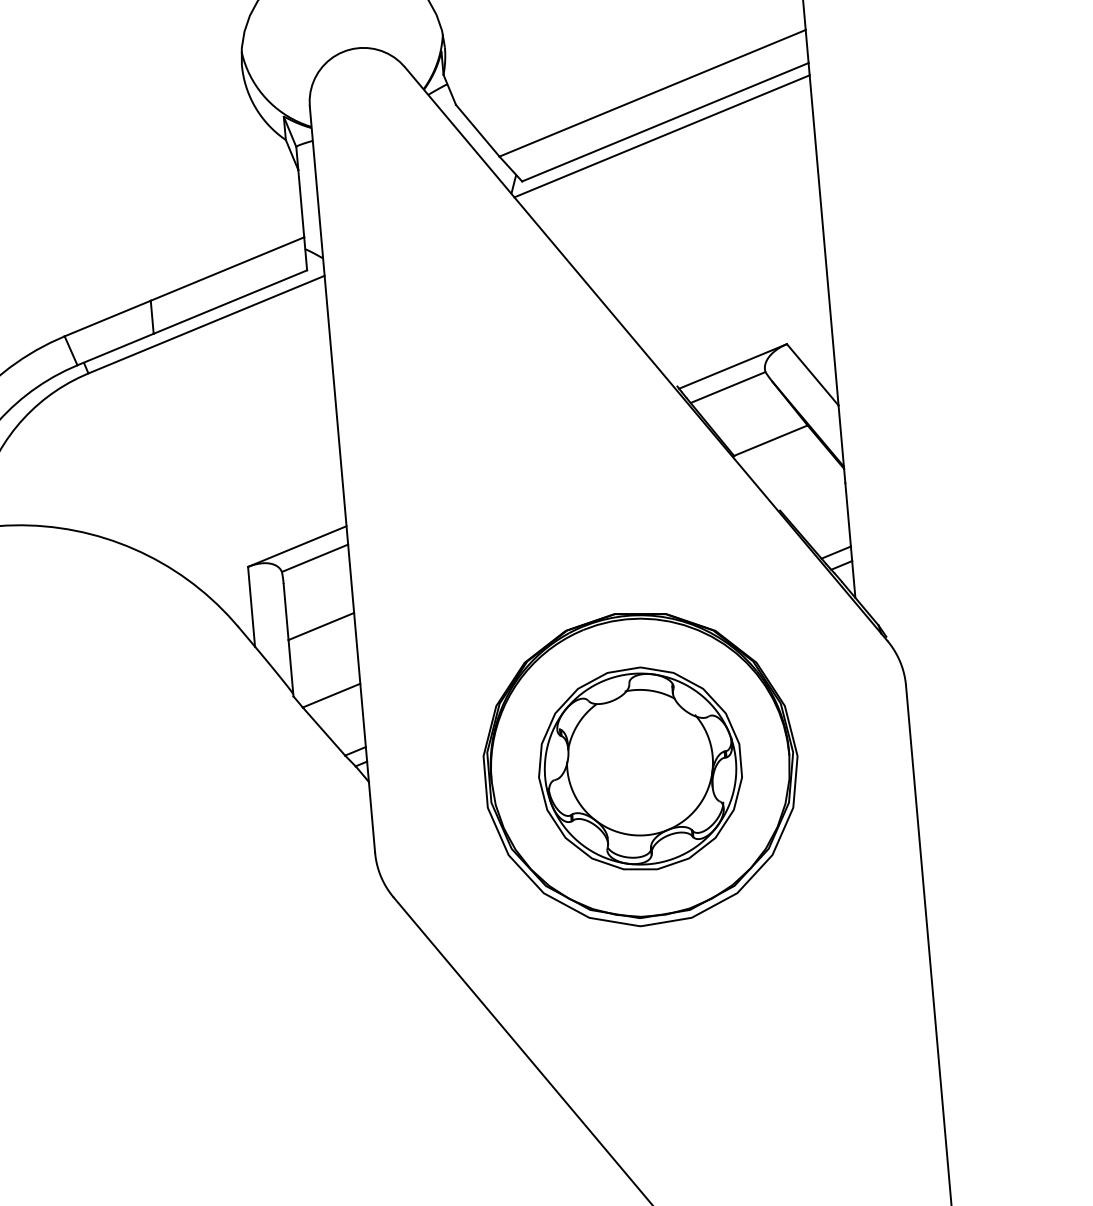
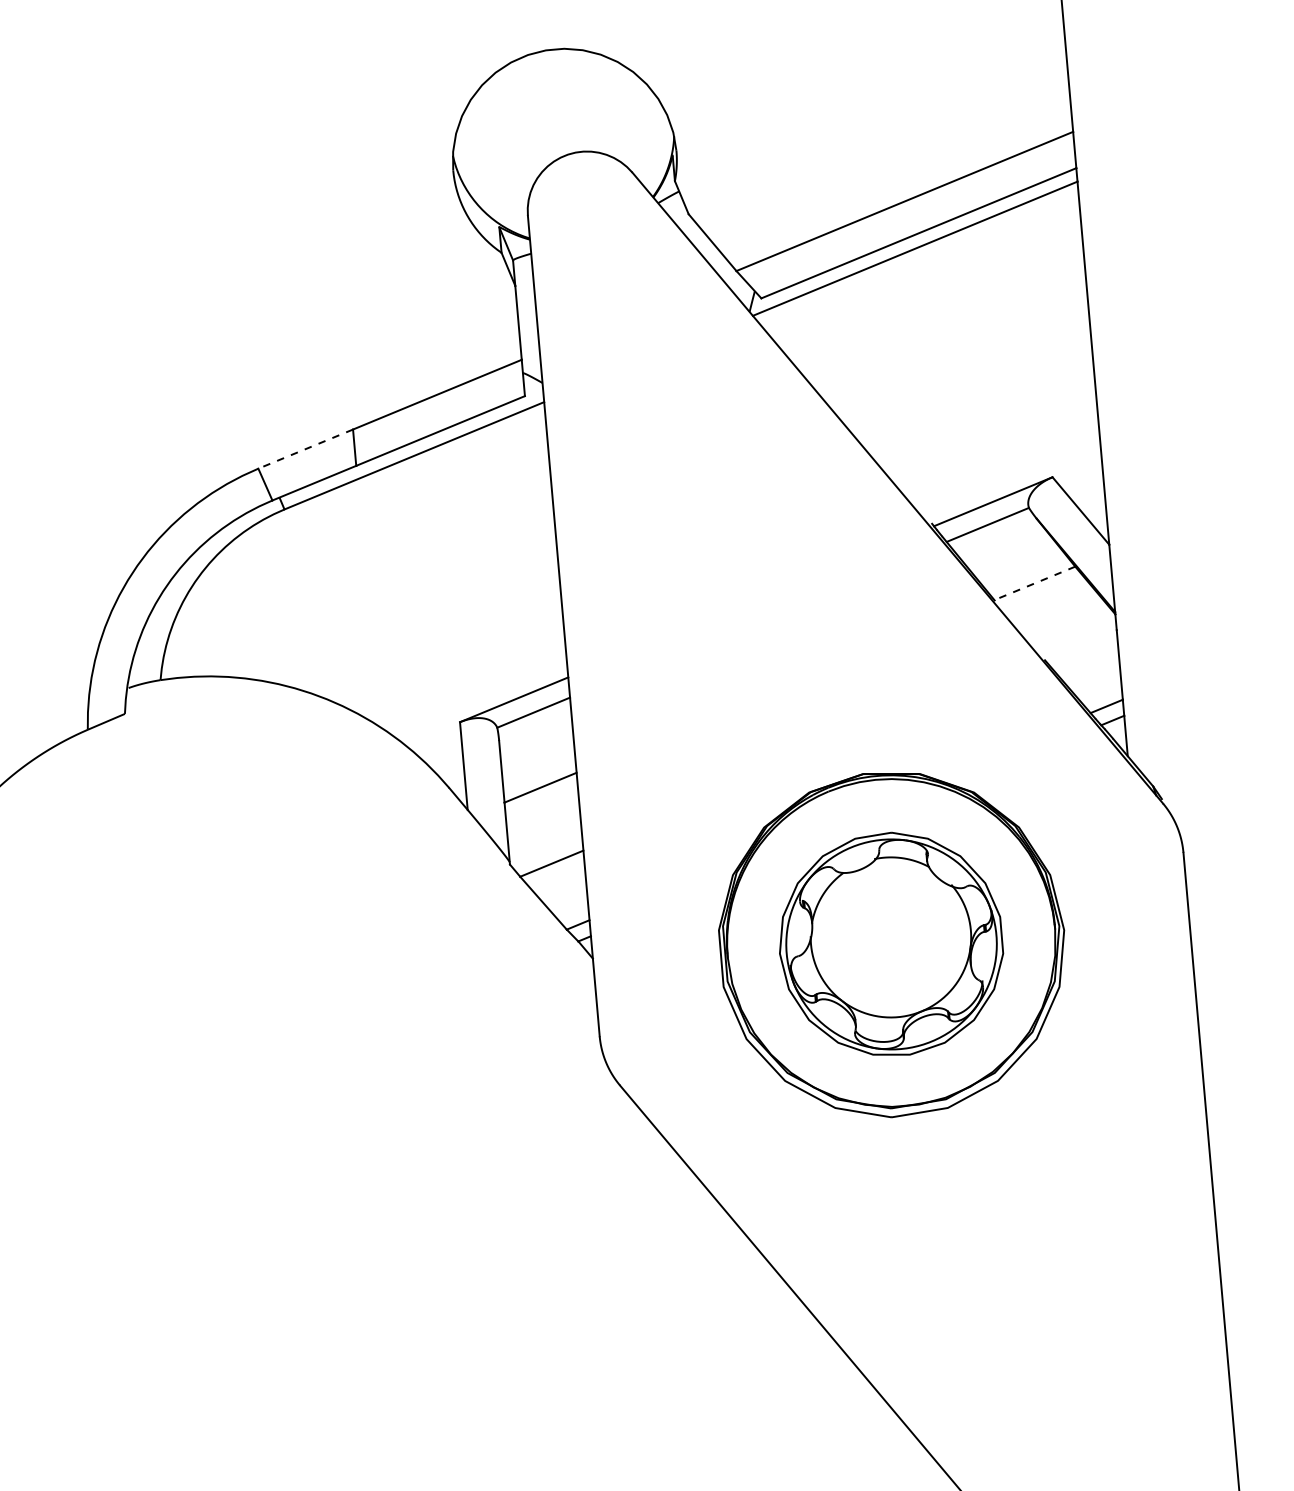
line: (107, 318) -> (305, 449), solid -> dashed
line: (770, 440) -> (1034, 583), solid -> dashed

